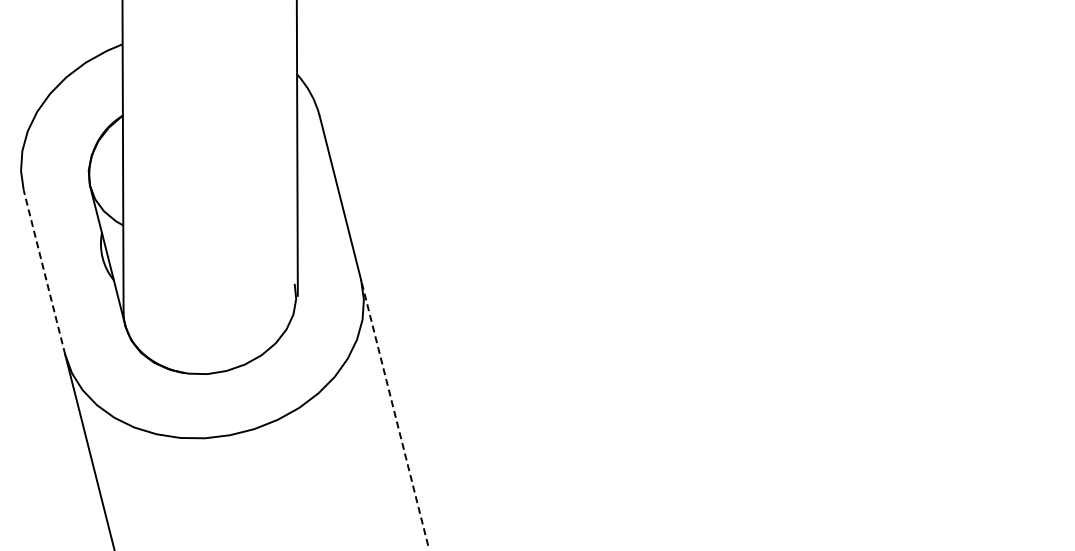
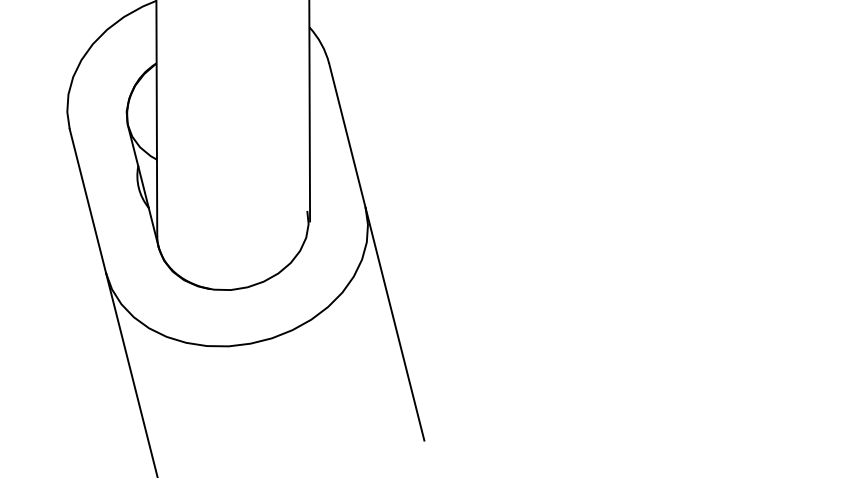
line: (44, 272) -> (87, 200), dashed -> solid
line: (394, 412) -> (394, 323), dashed -> solid

